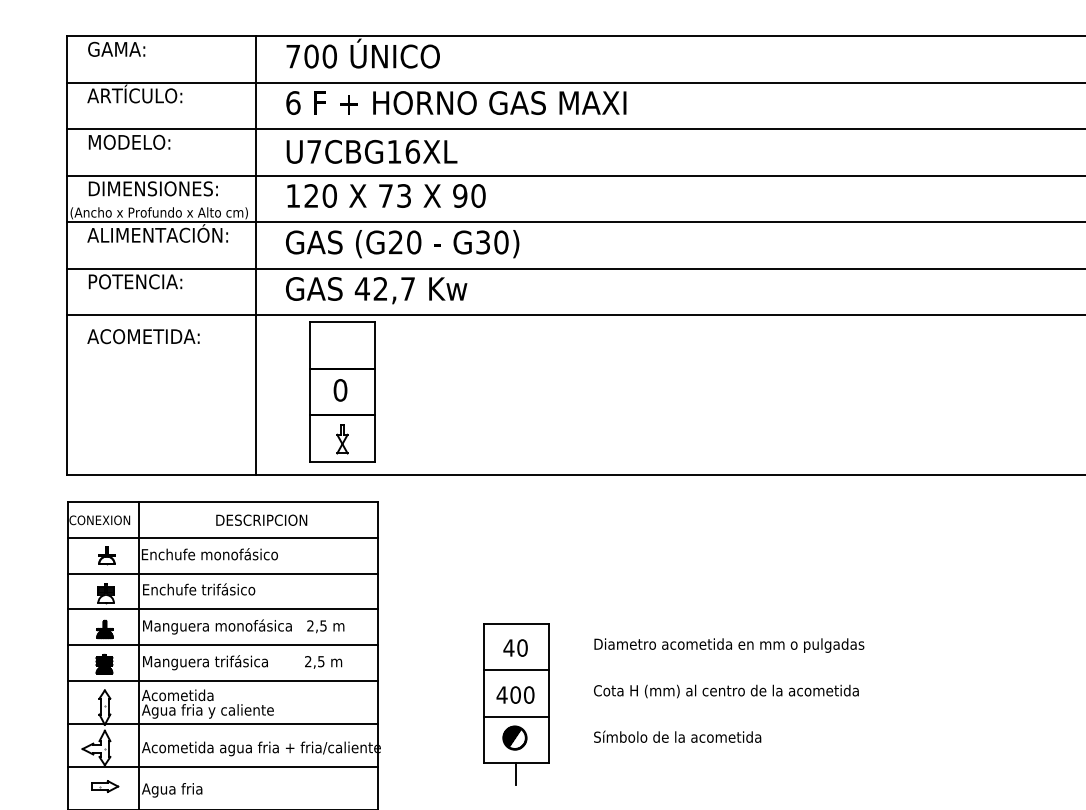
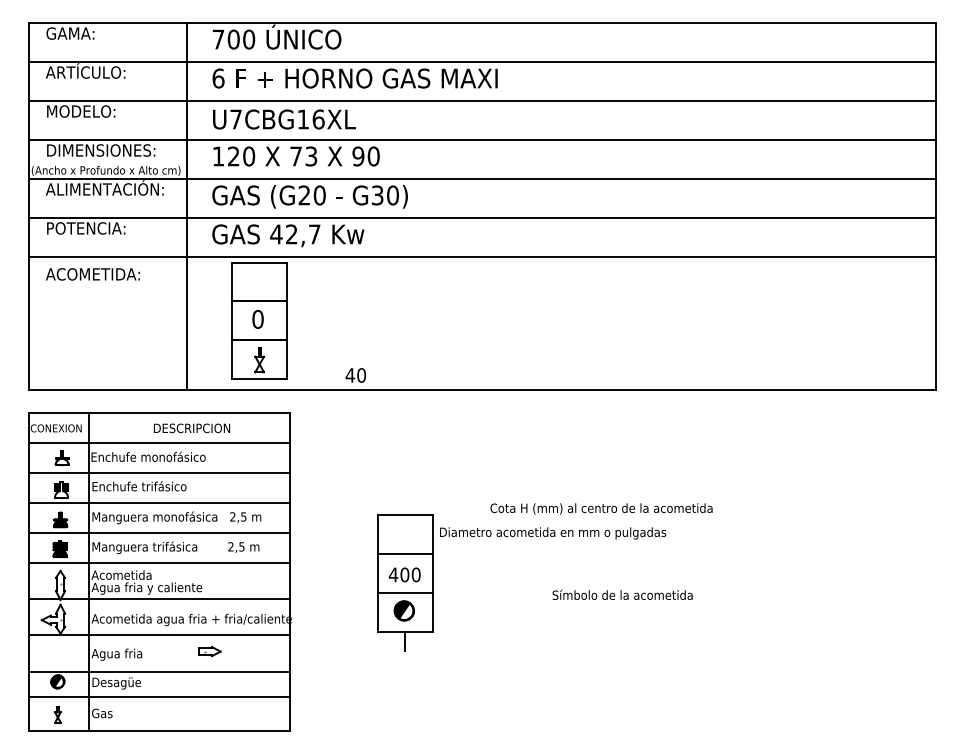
text: (729, 645) -> (553, 533), moved
text: (515, 648) -> (355, 375), moved
text: (726, 691) -> (601, 508), moved
text: (677, 736) -> (622, 594), moved
part: (104, 786) -> (209, 651), moved

